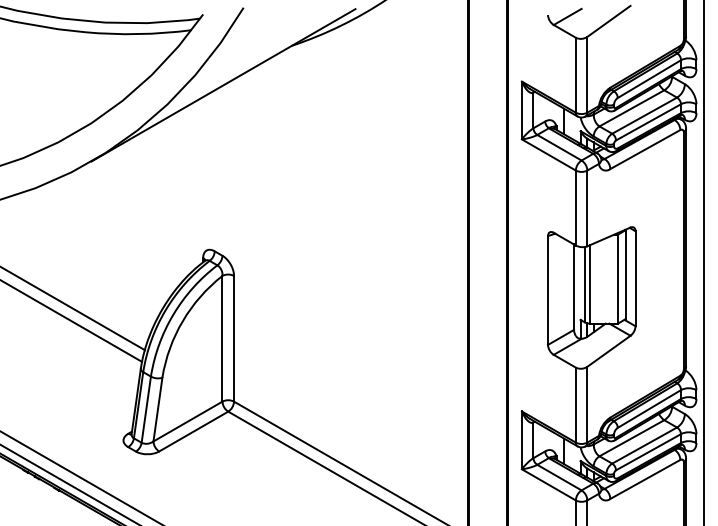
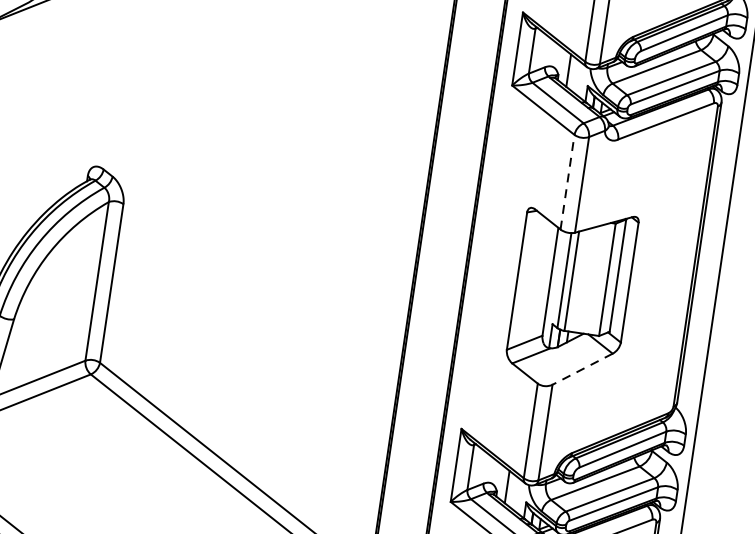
line: (575, 207) -> (567, 181), solid -> dashed
line: (608, 351) -> (582, 369), solid -> dashed

